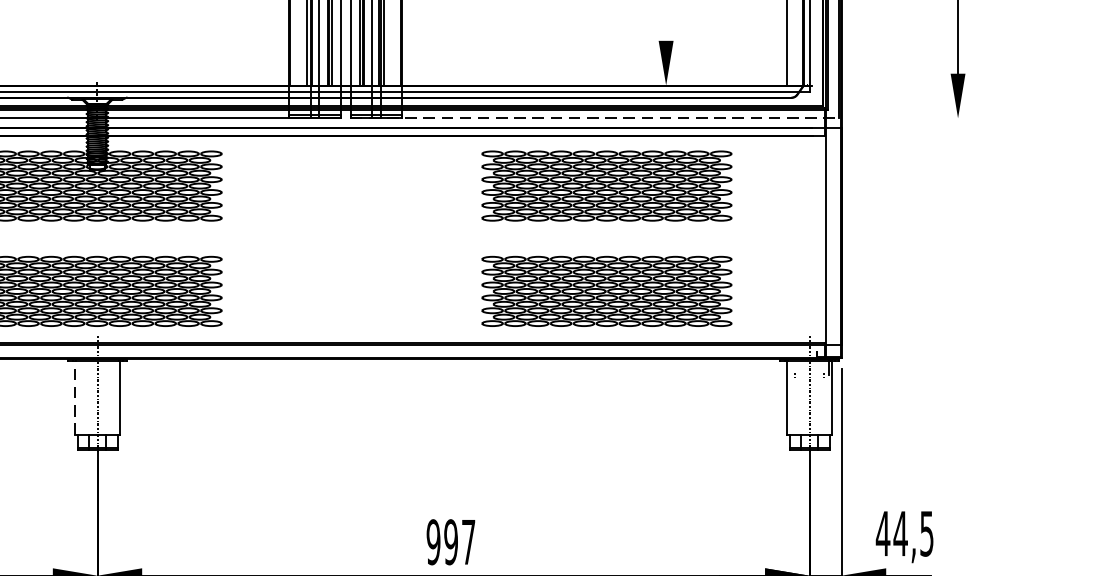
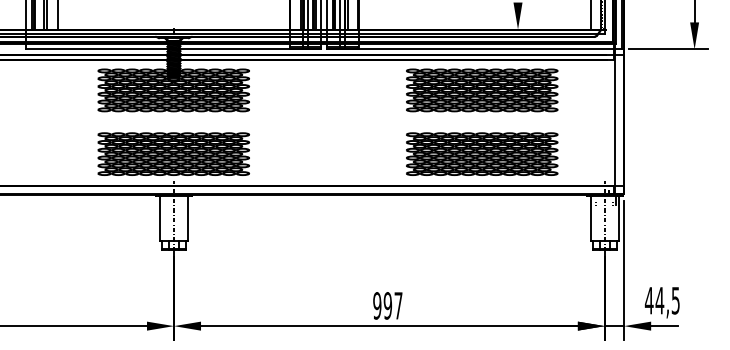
line: (594, 118) -> (474, 49), dashed -> solid
line: (914, 118) -> (668, 49), added
line: (75, 397) -> (160, 218), dashed -> solid

